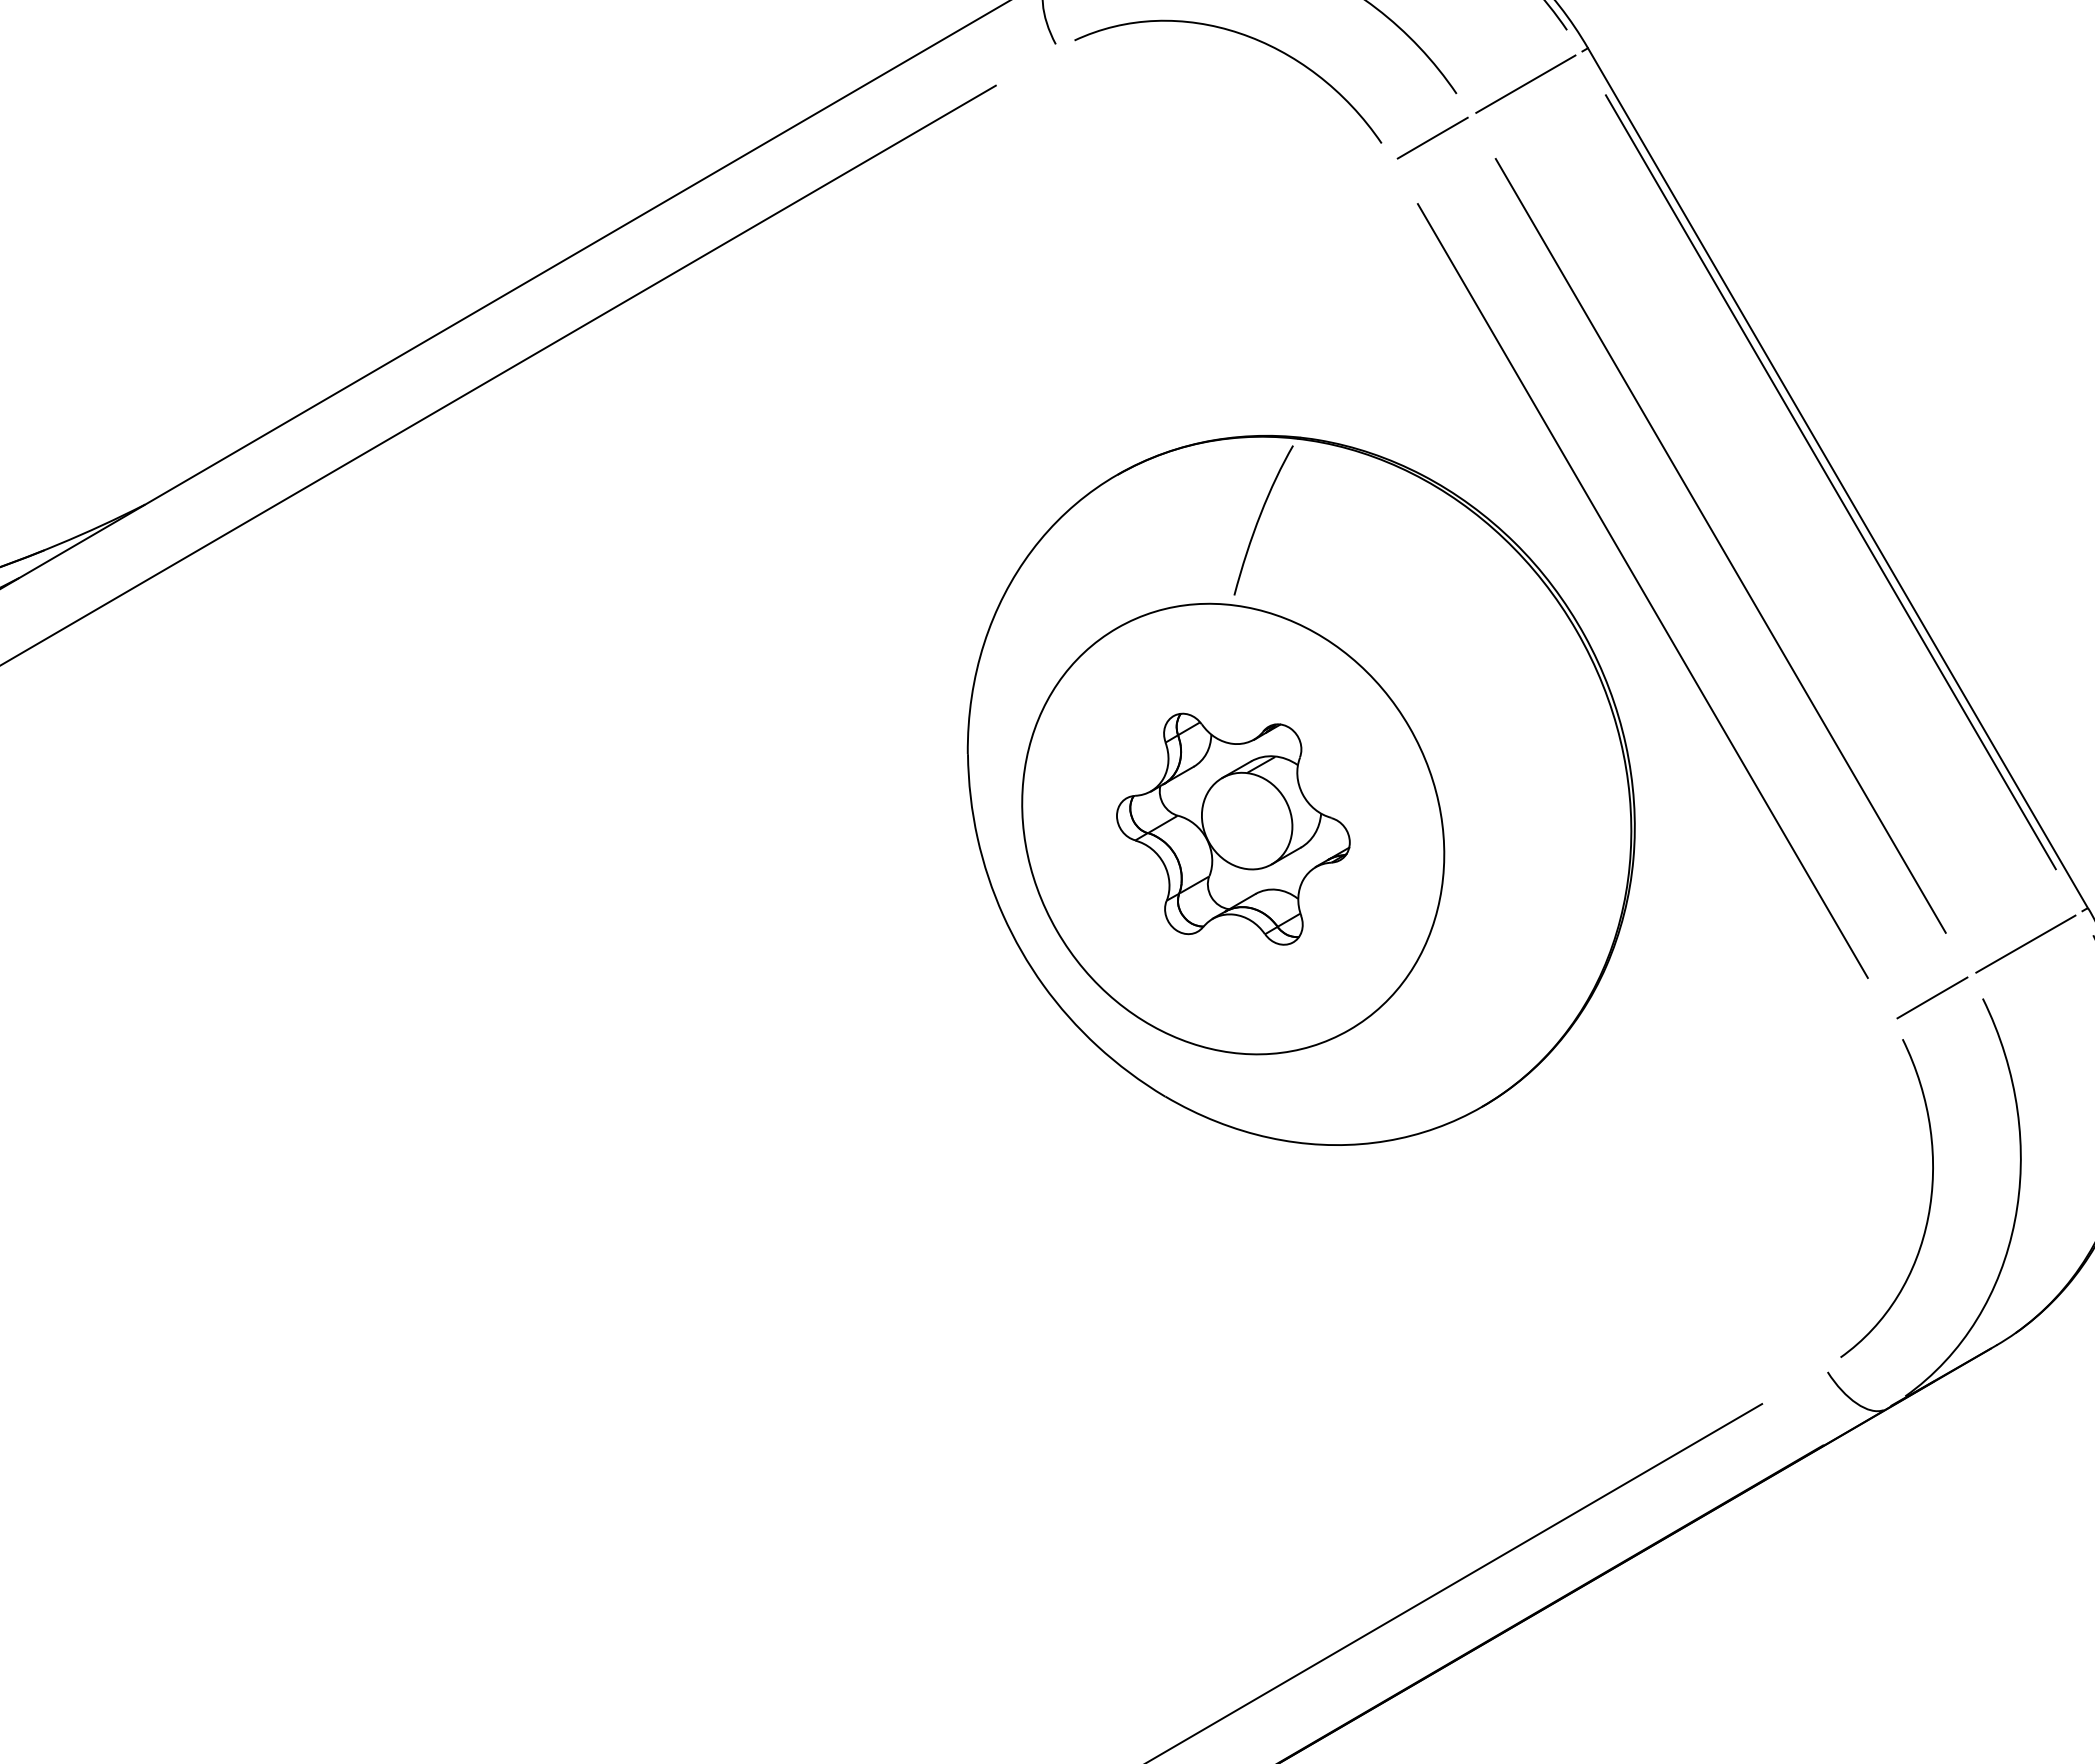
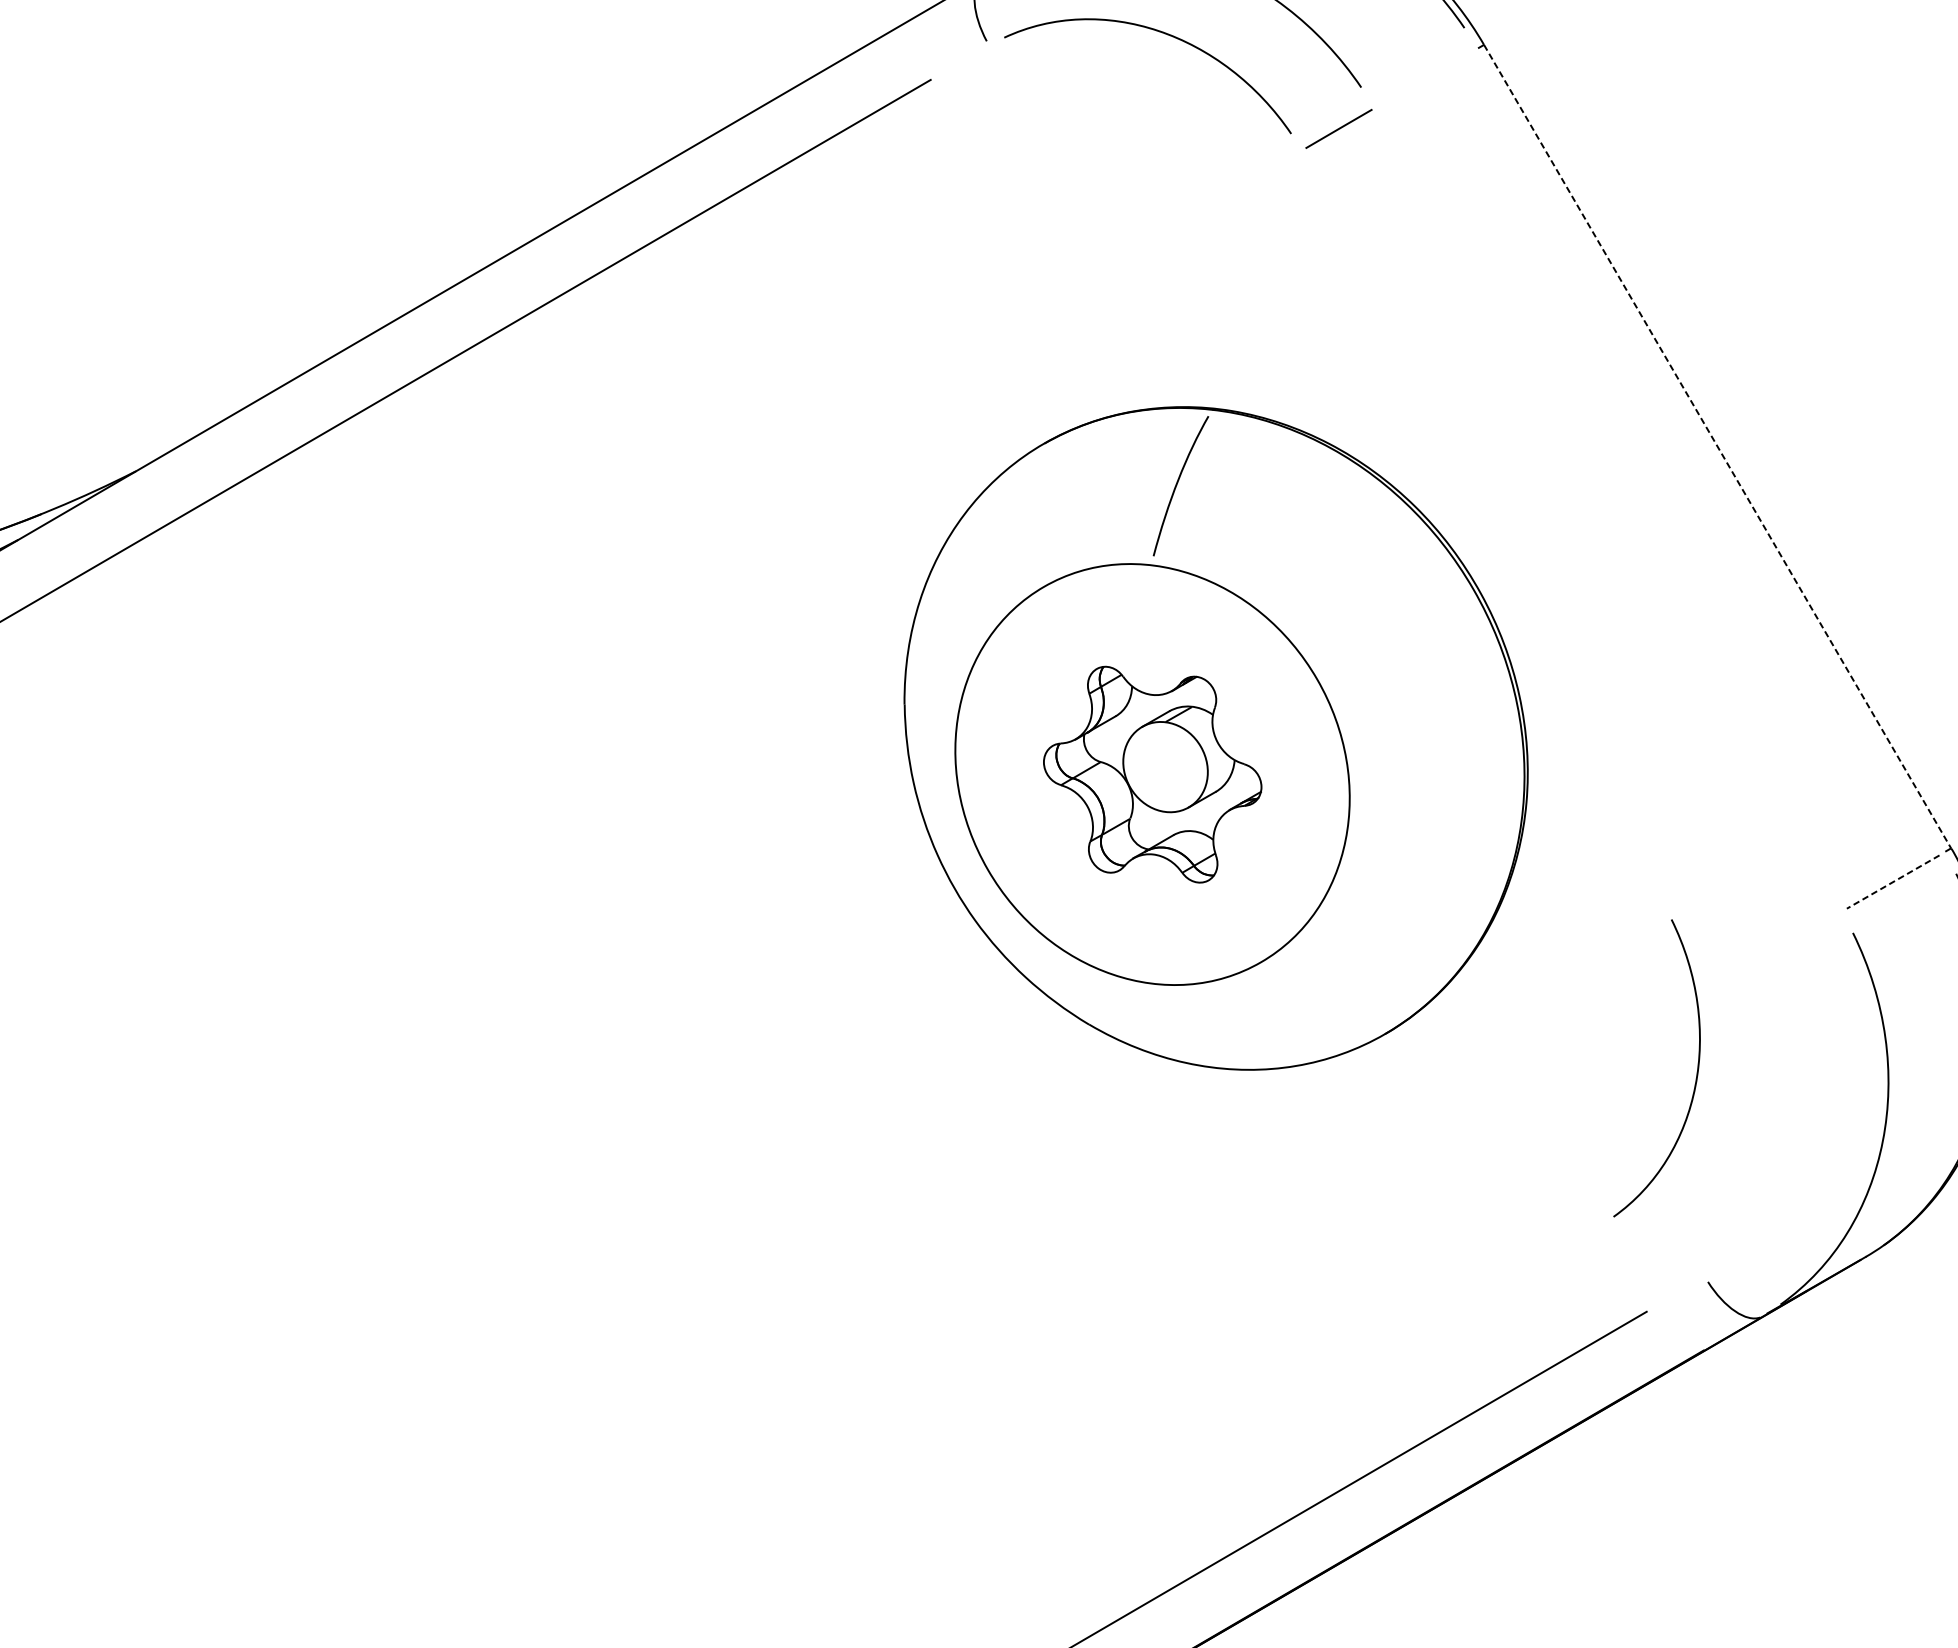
line: (1525, 83) -> (1425, 77), removed
line: (1838, 478) -> (1718, 446), solid -> dashed
line: (1830, 482) -> (1710, 450), removed
line: (1720, 545) -> (1607, 509), removed
line: (1642, 590) -> (1534, 551), removed
line: (2025, 944) -> (1892, 882), solid -> dashed
line: (1932, 997) -> (1805, 931), removed
curve: (1928, 1208) -> (1695, 1077), moved

